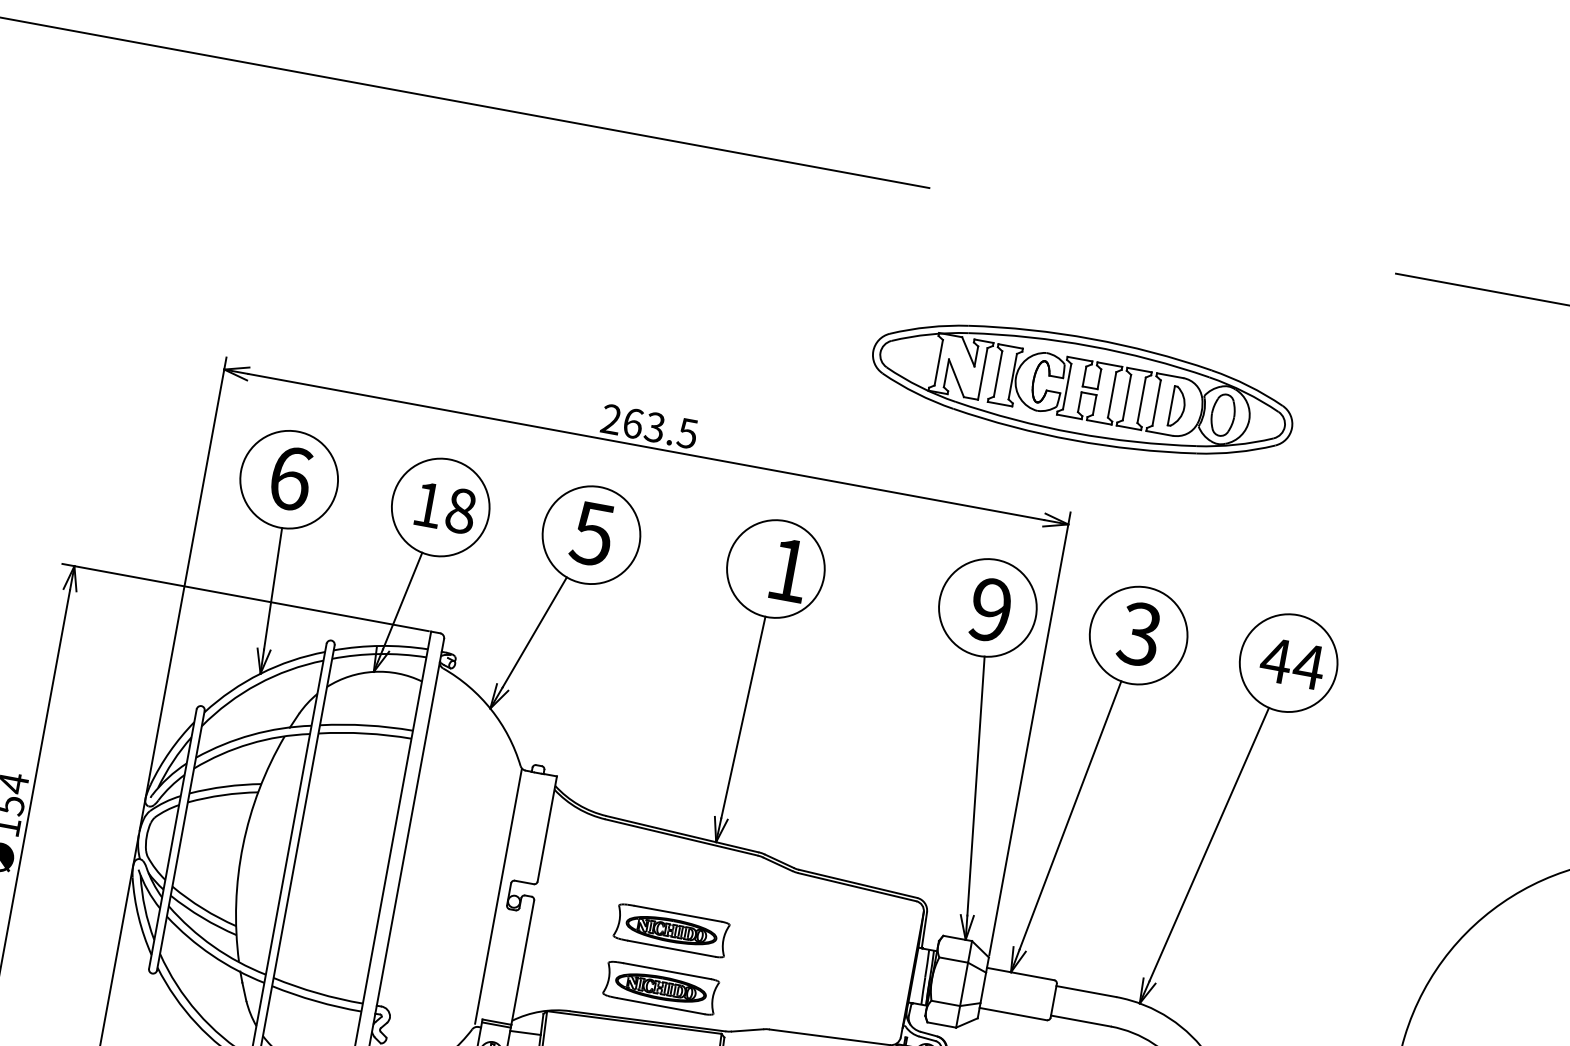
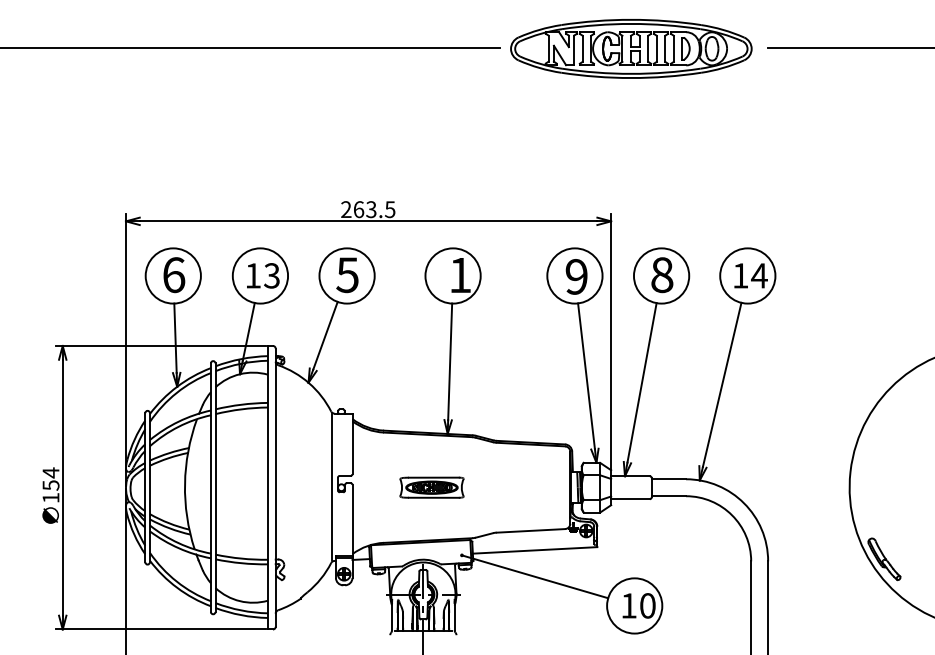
part: (1083, 388) -> (631, 48), moved
text: (460, 510) -> (271, 275), 18 -> 13
text: (1138, 632) -> (661, 274), 3 -> 8
text: (1276, 659) -> (740, 275), 44 -> 14
part: (660, 987) -> (431, 520), removed

